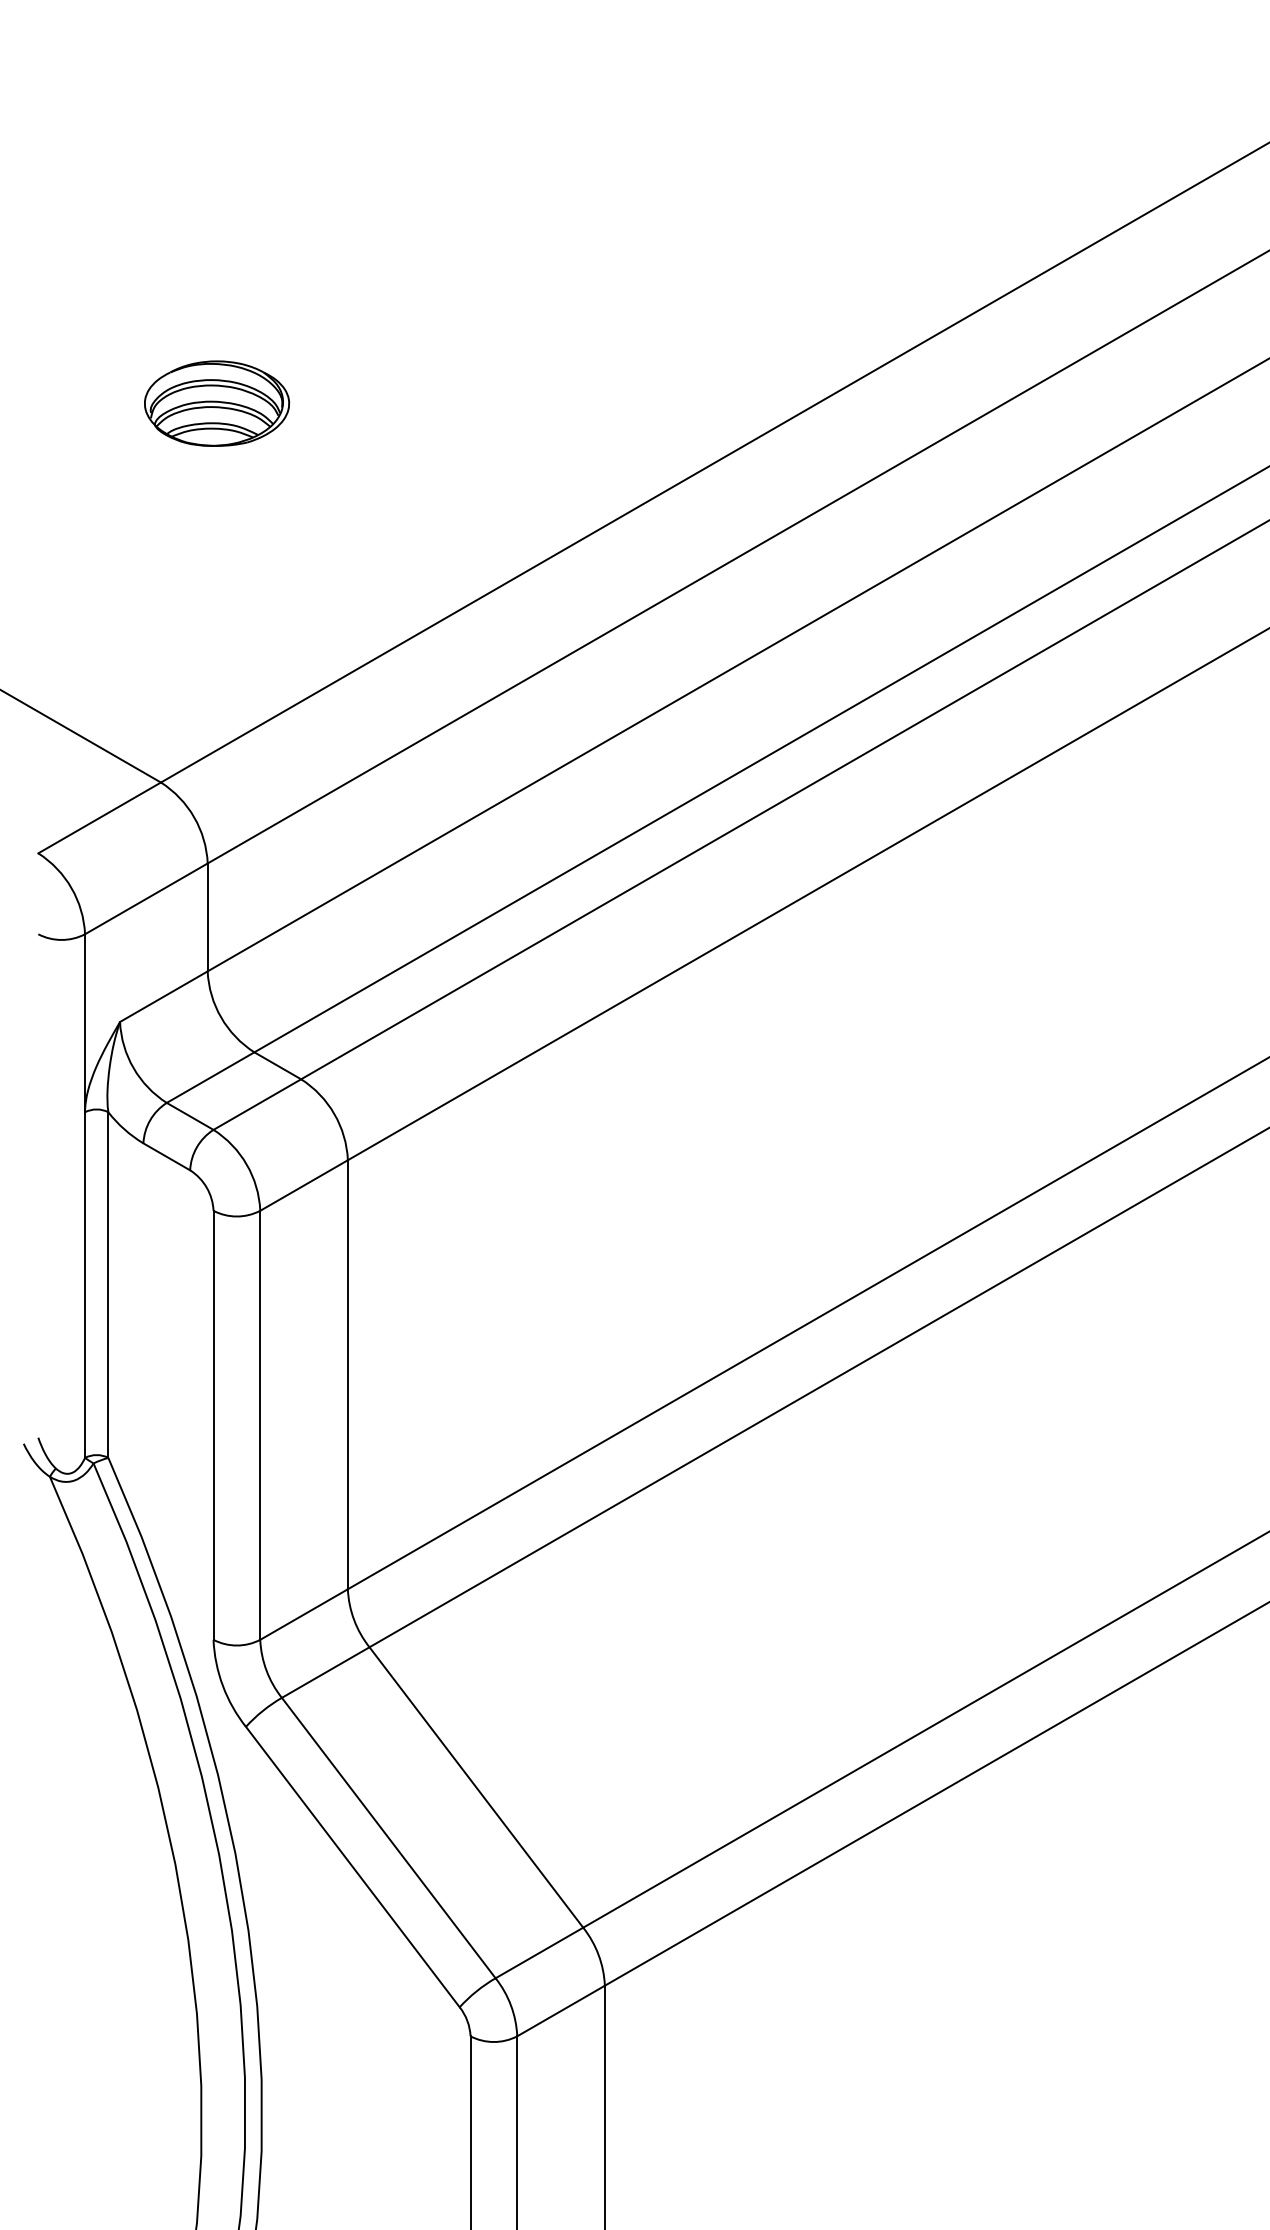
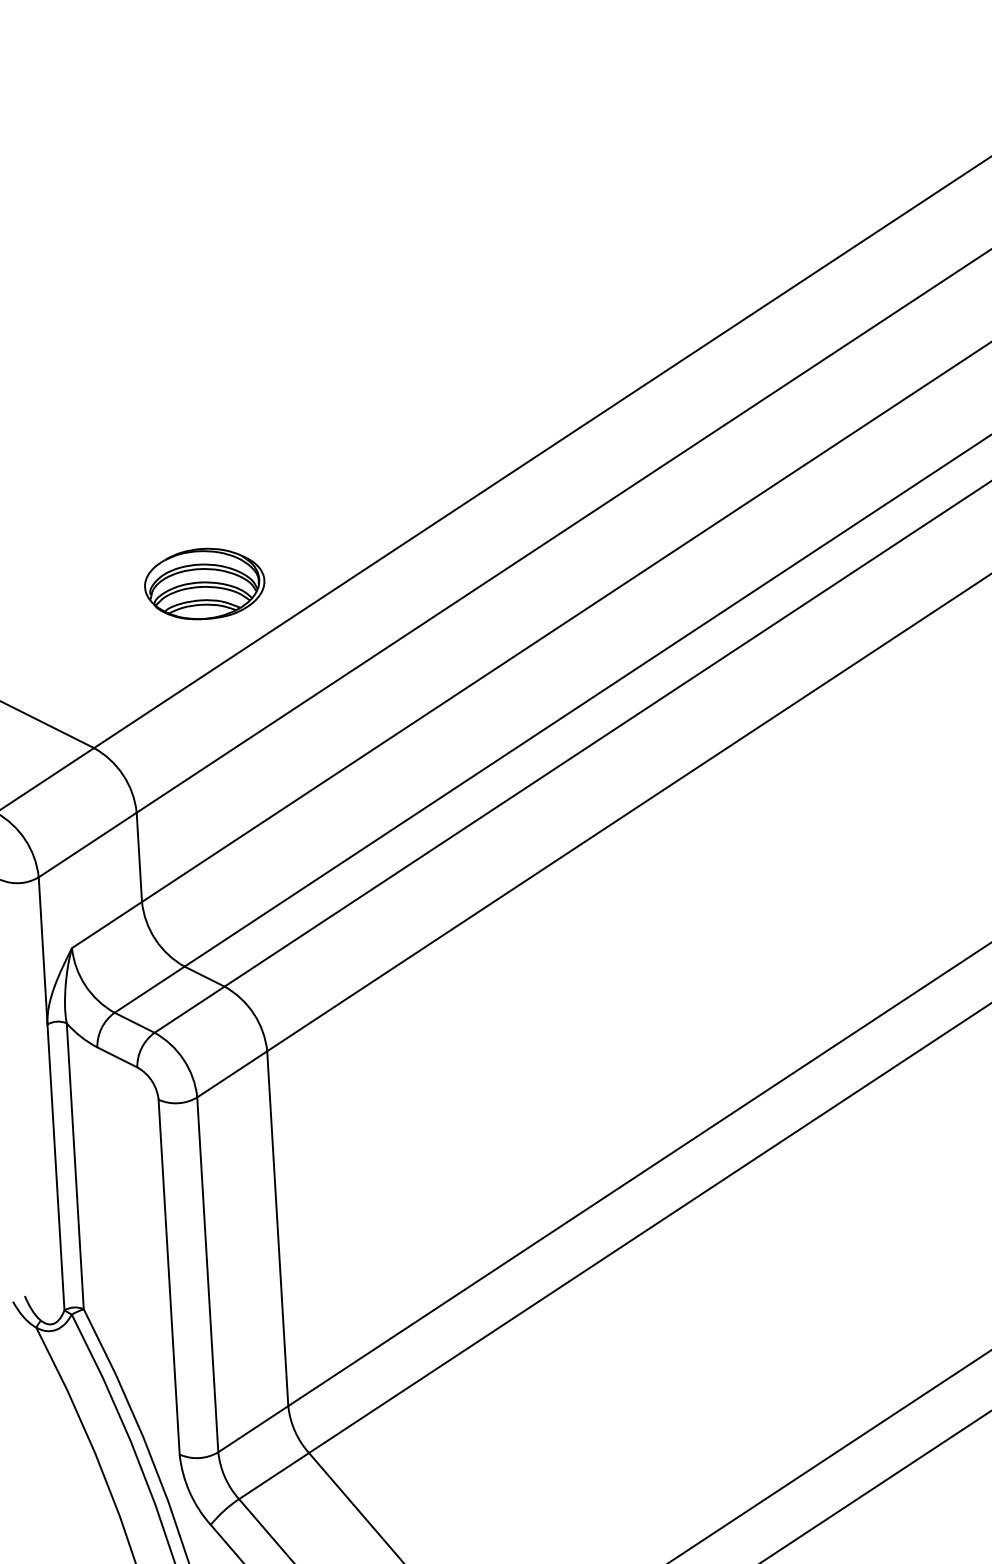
part: (217, 403) -> (205, 583), moved

